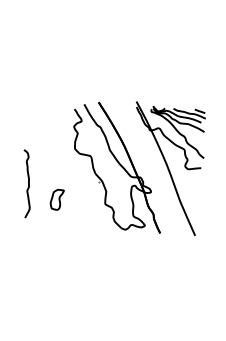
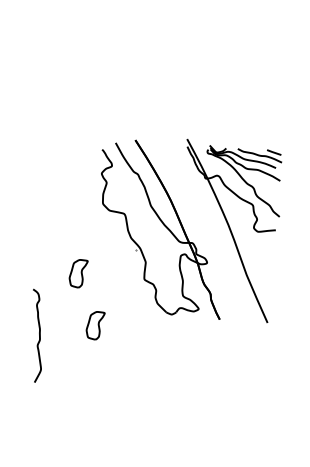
curve: (28, 183) -> (39, 335), moved
part: (69, 237) -> (95, 325), added

